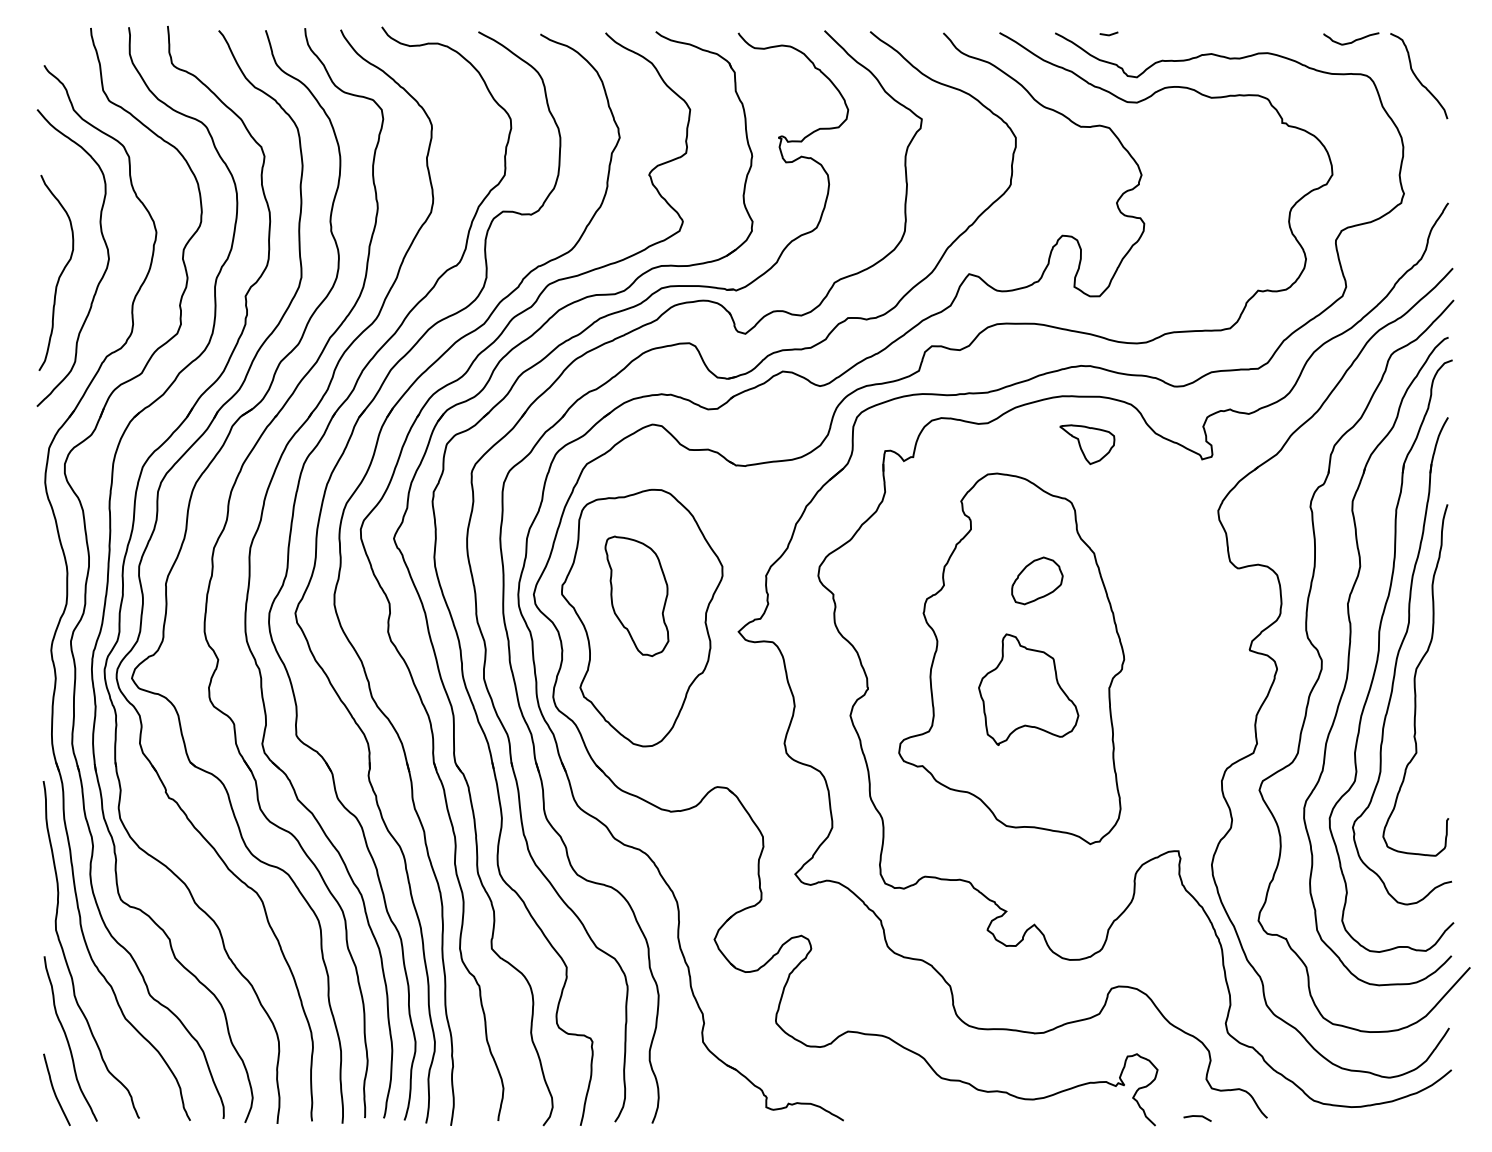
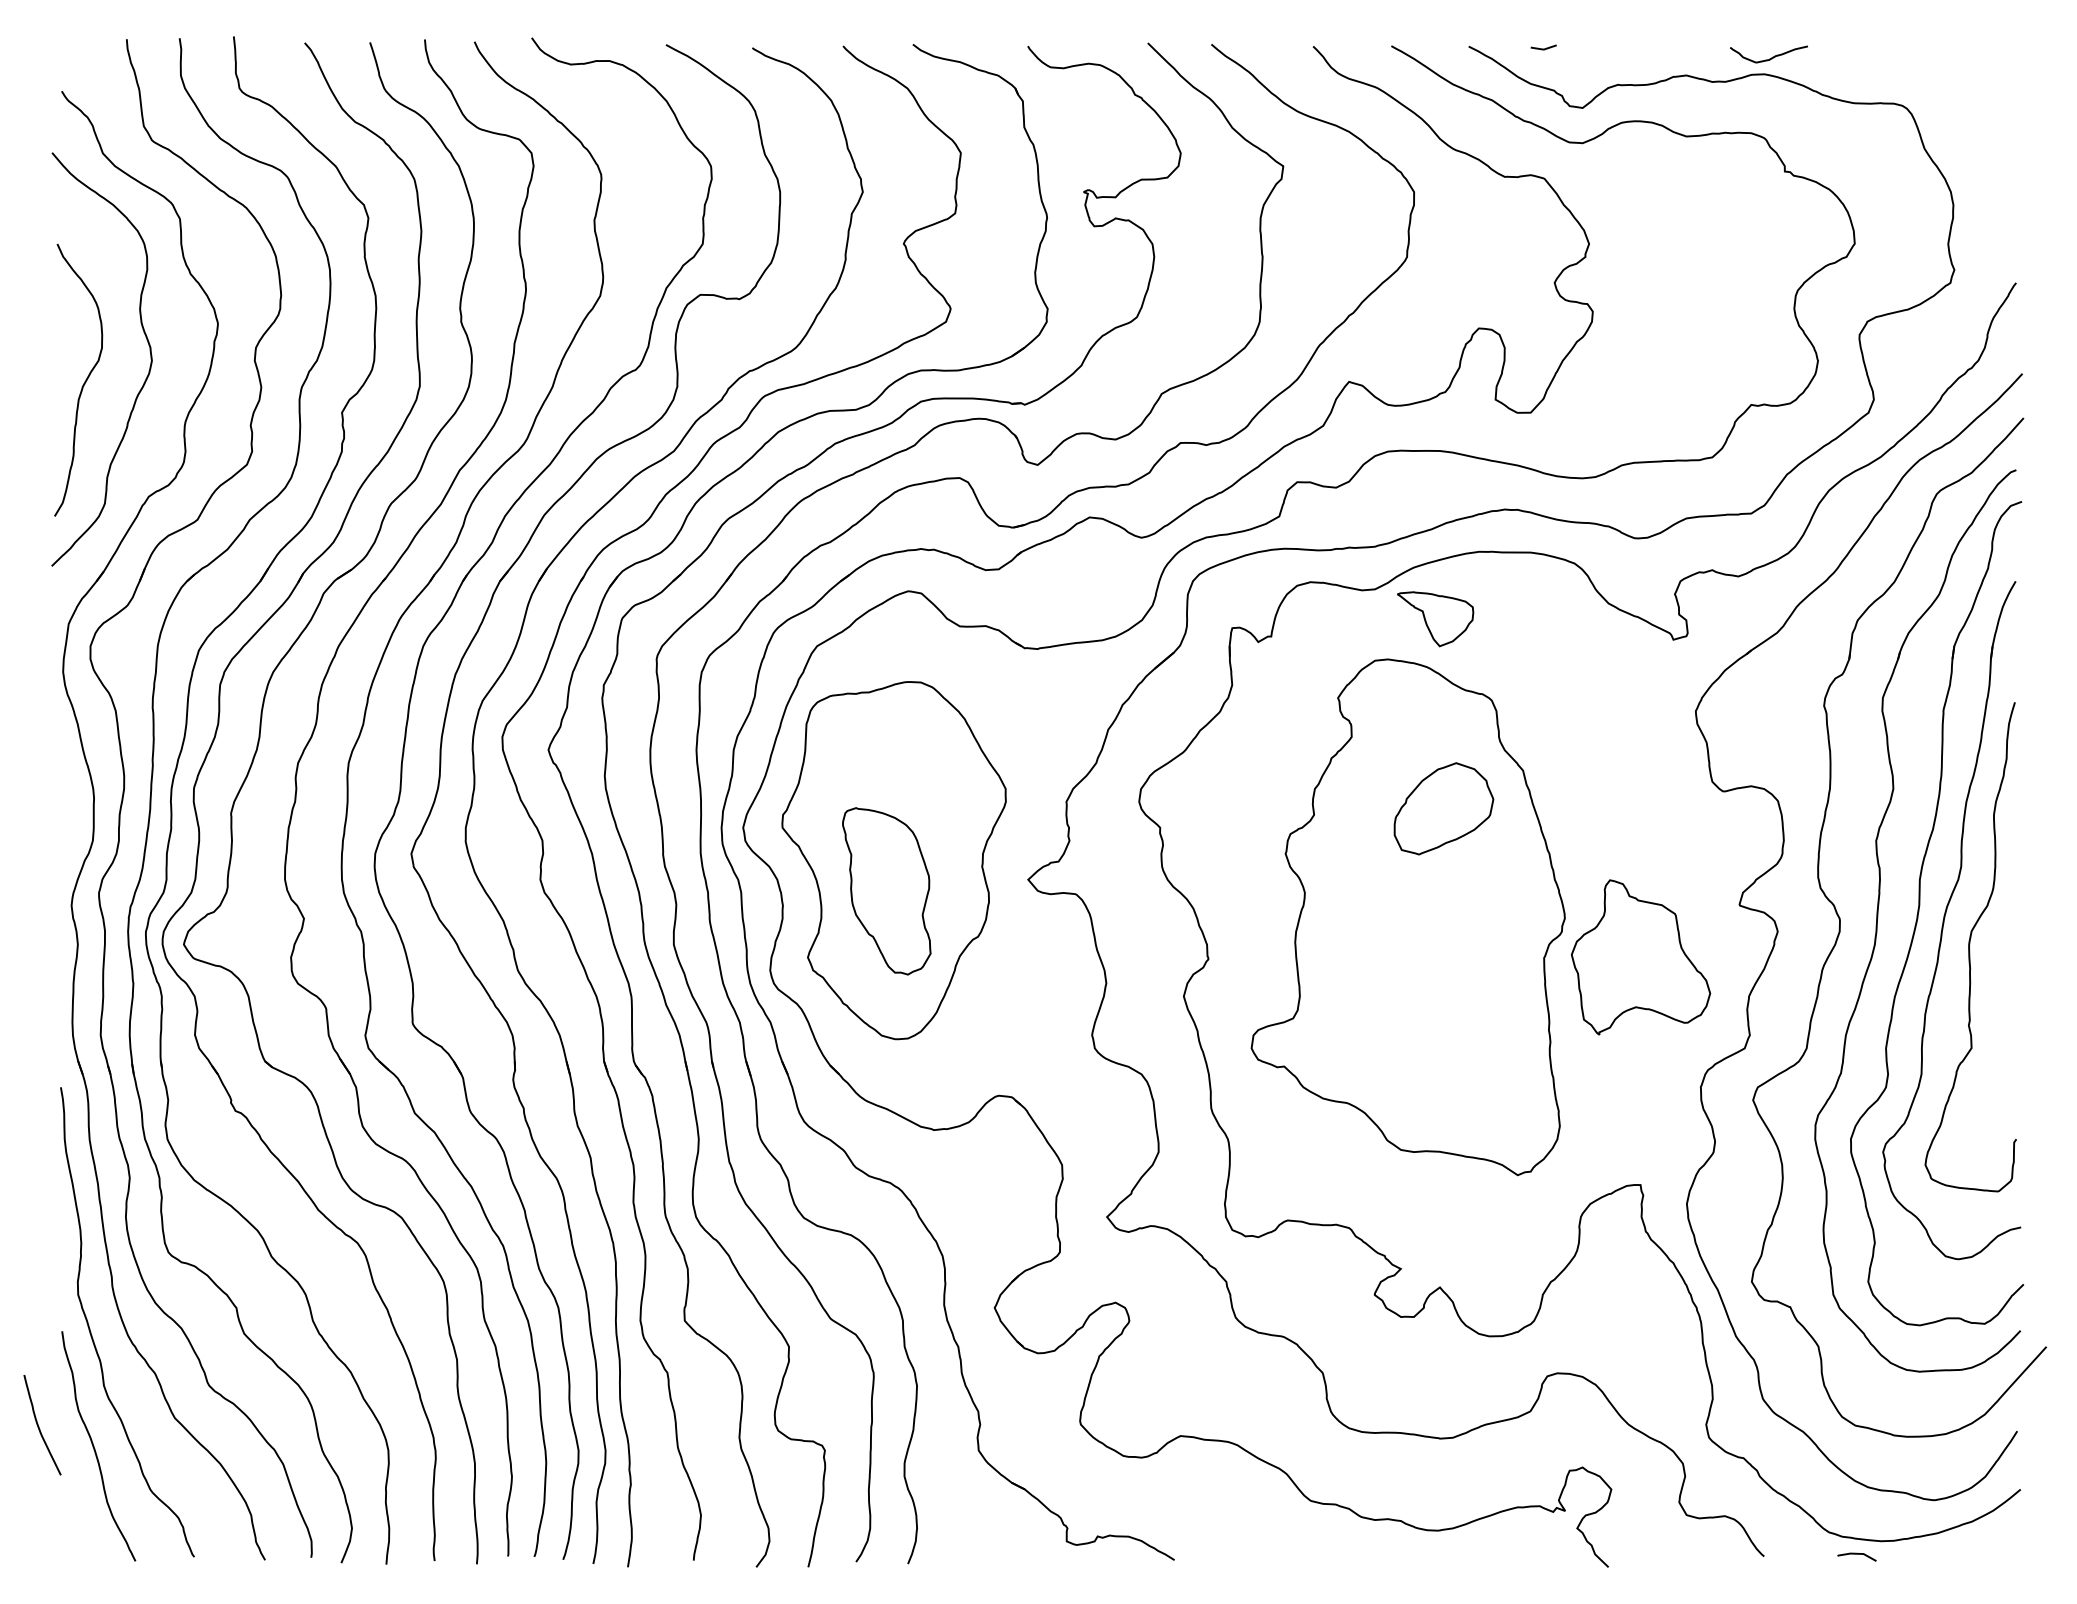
curve: (1351, 41) -> (1769, 58), moved
curve: (1417, 77) -> (1973, 108), removed
part: (1087, 444) -> (1435, 619), moved
part: (1037, 580) -> (1444, 808), size x1.4
part: (636, 596) -> (886, 891), moved
part: (1029, 689) -> (1641, 957), moved
curve: (54, 1090) -> (39, 1426), moved
curve: (1197, 1116) -> (1856, 1554), moved

